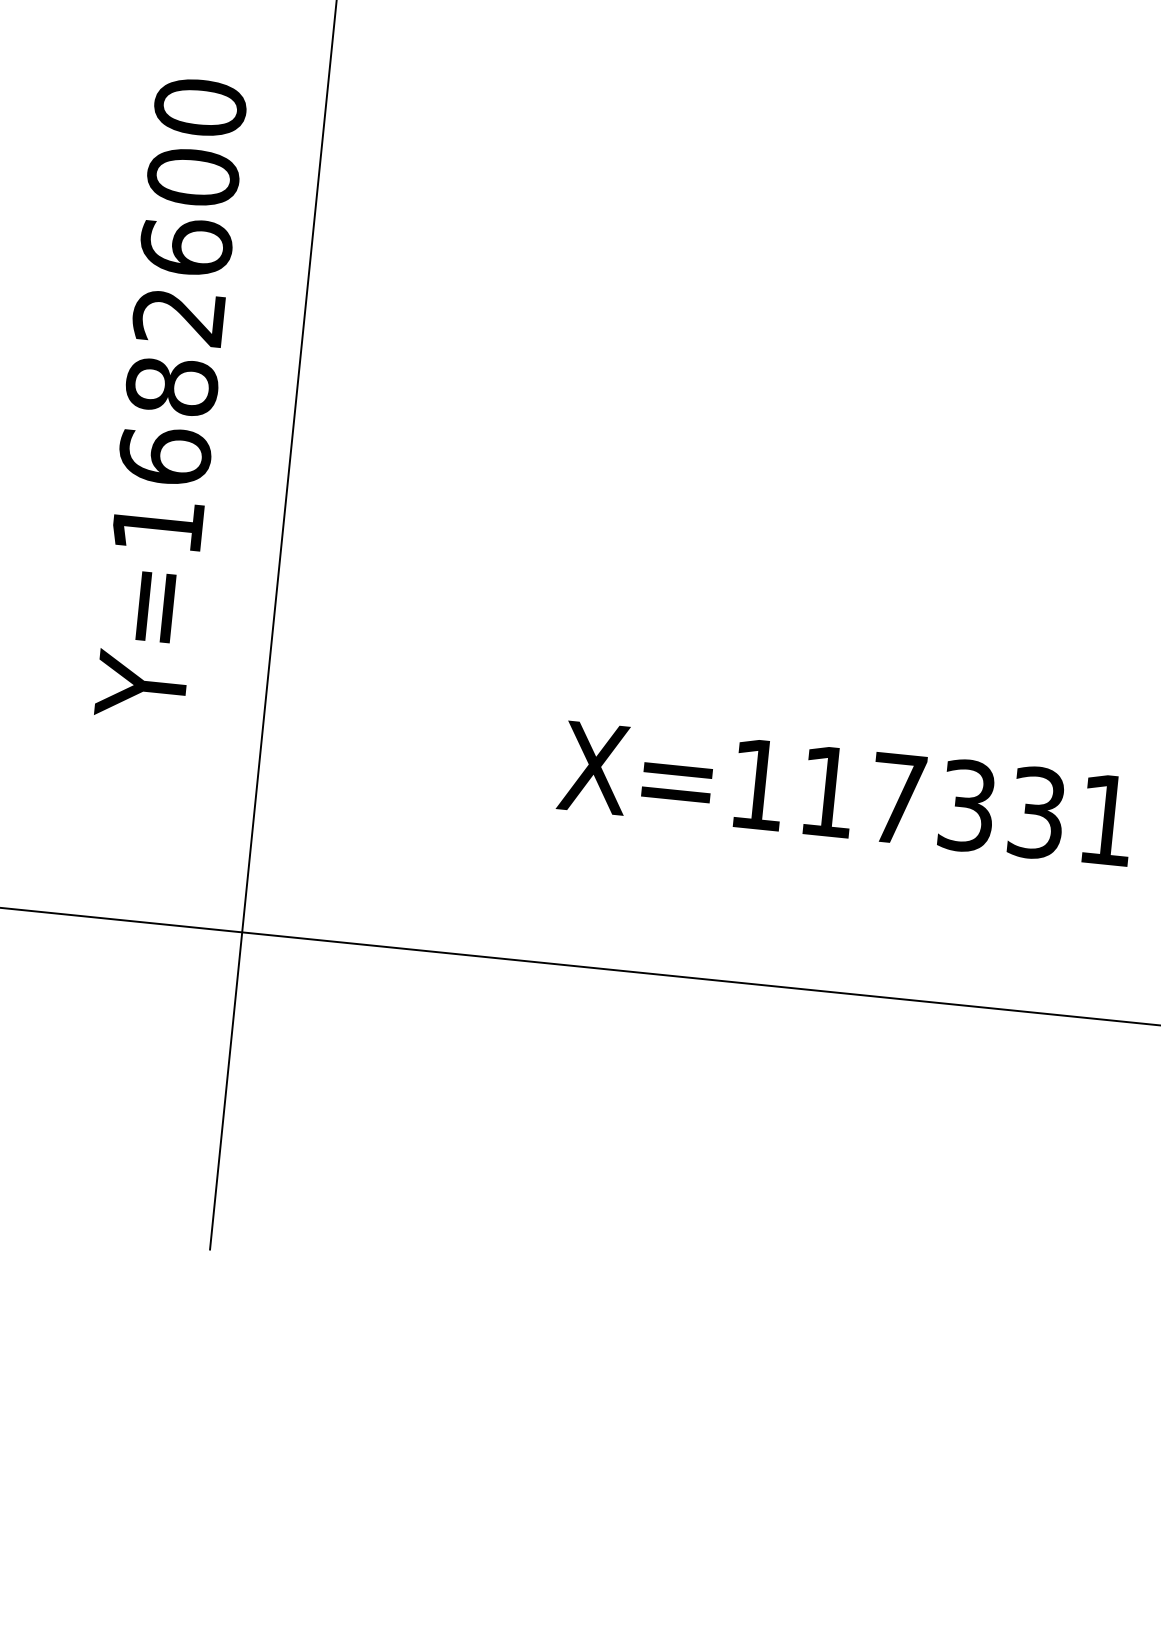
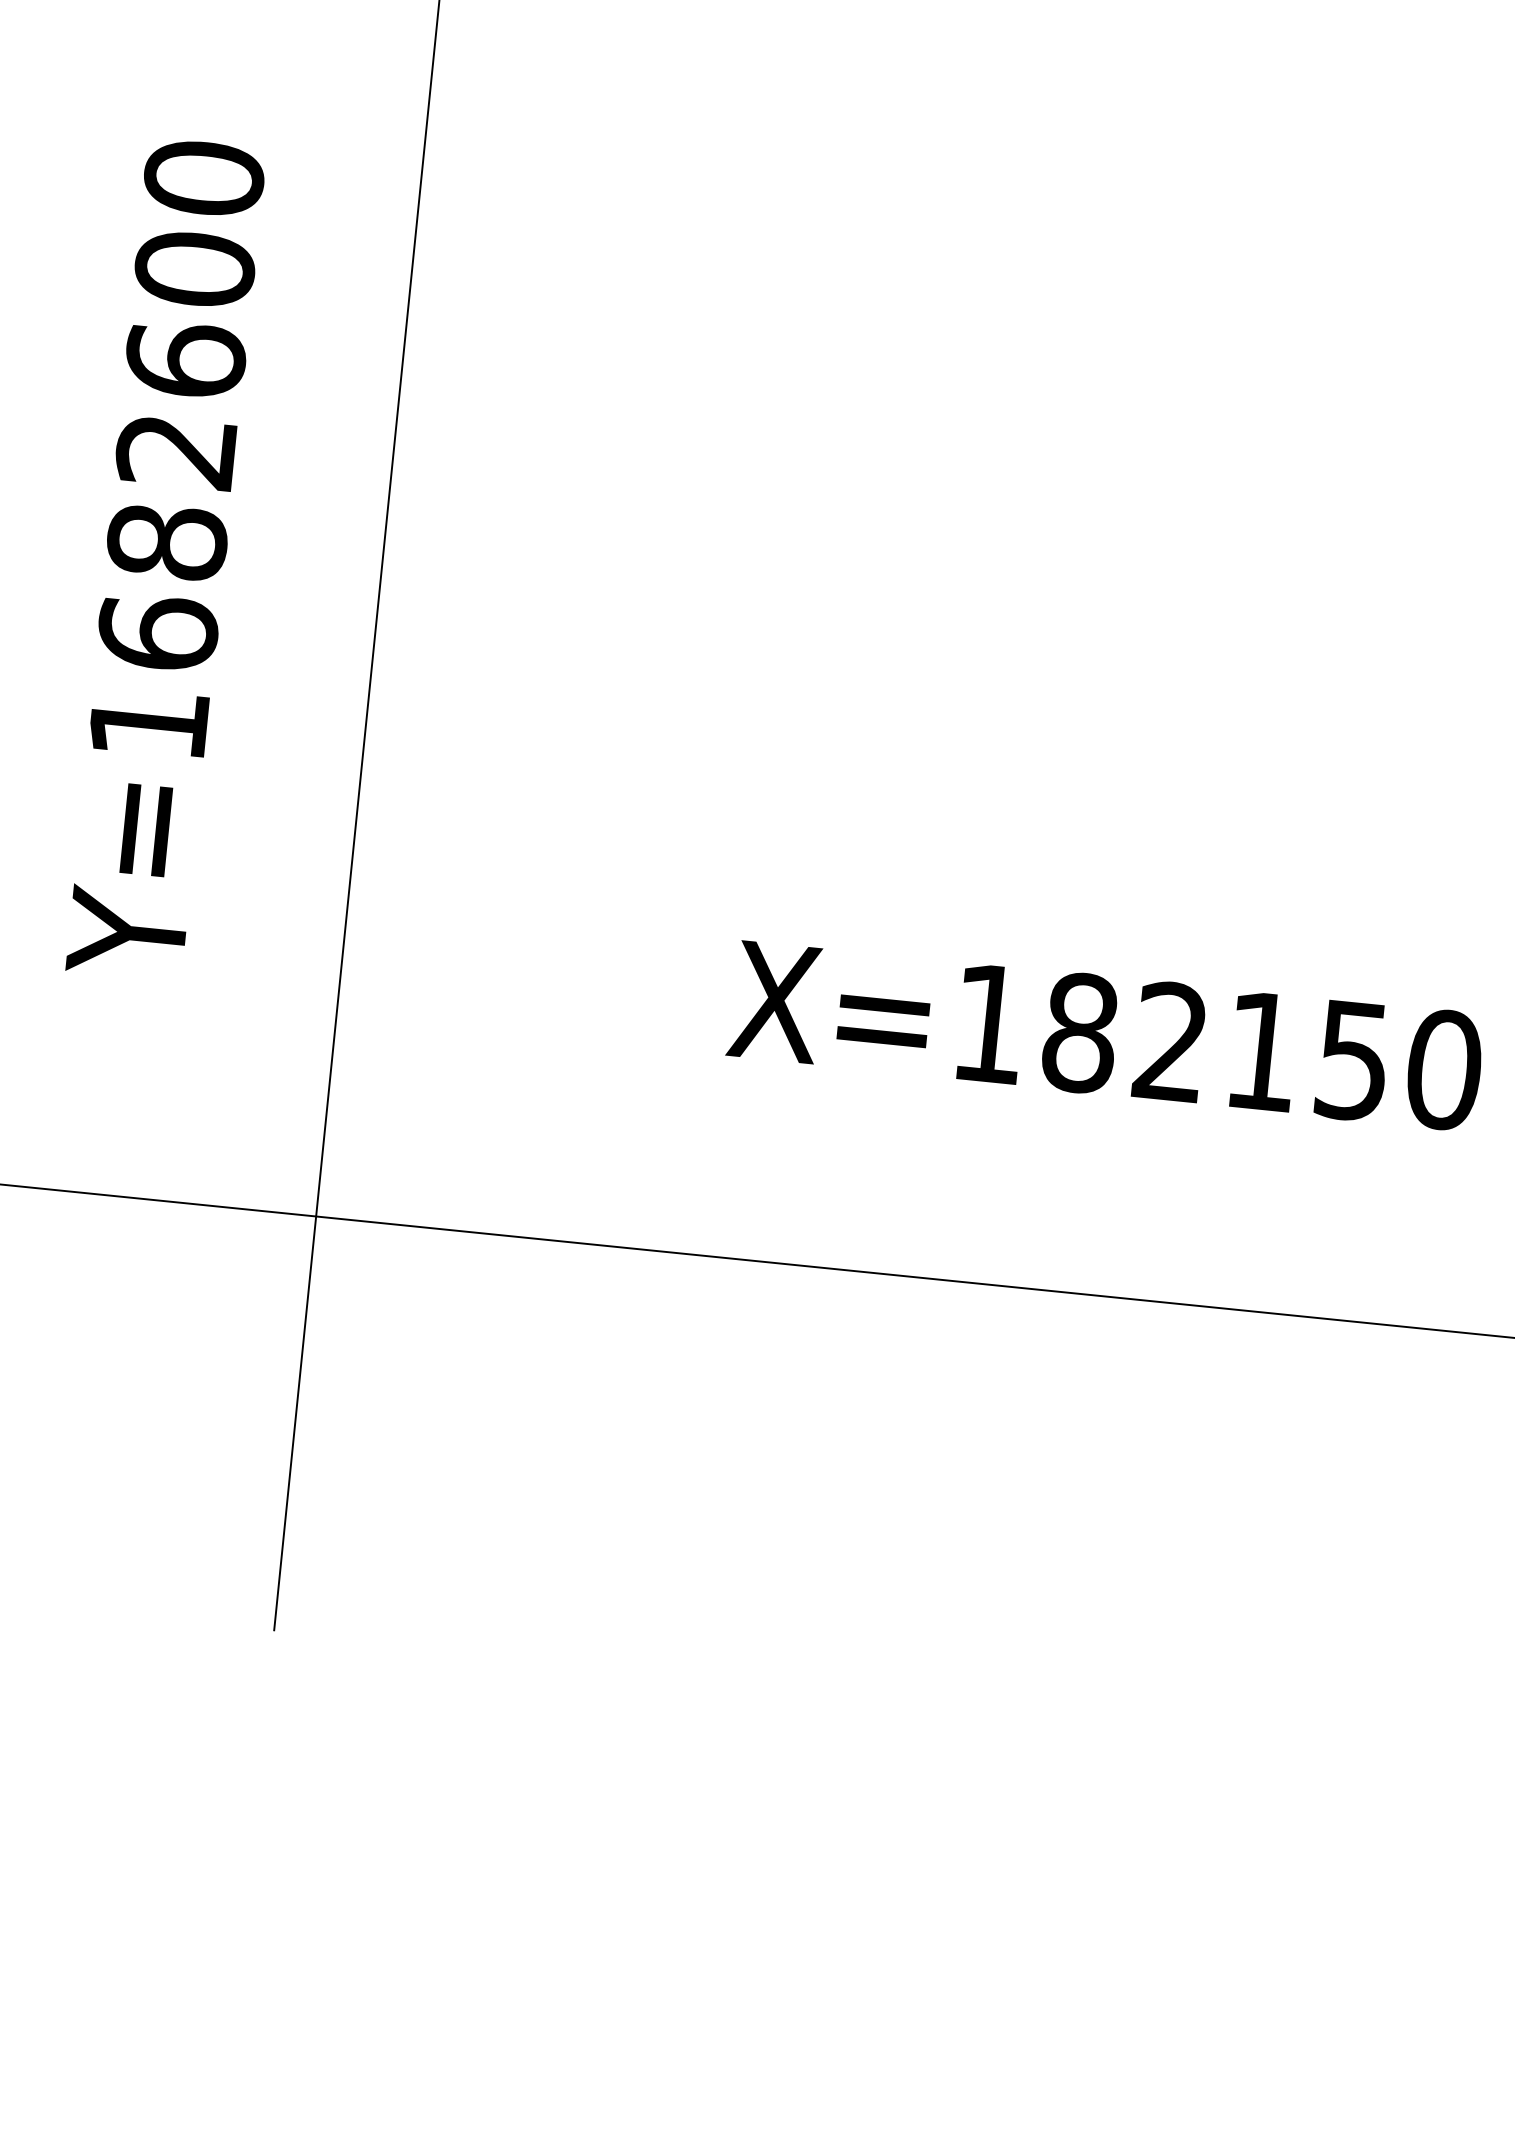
text: (170, 396) -> (165, 555), moved
text: (966, 805) -> (1261, 1050), X=117331 -> X=182150

